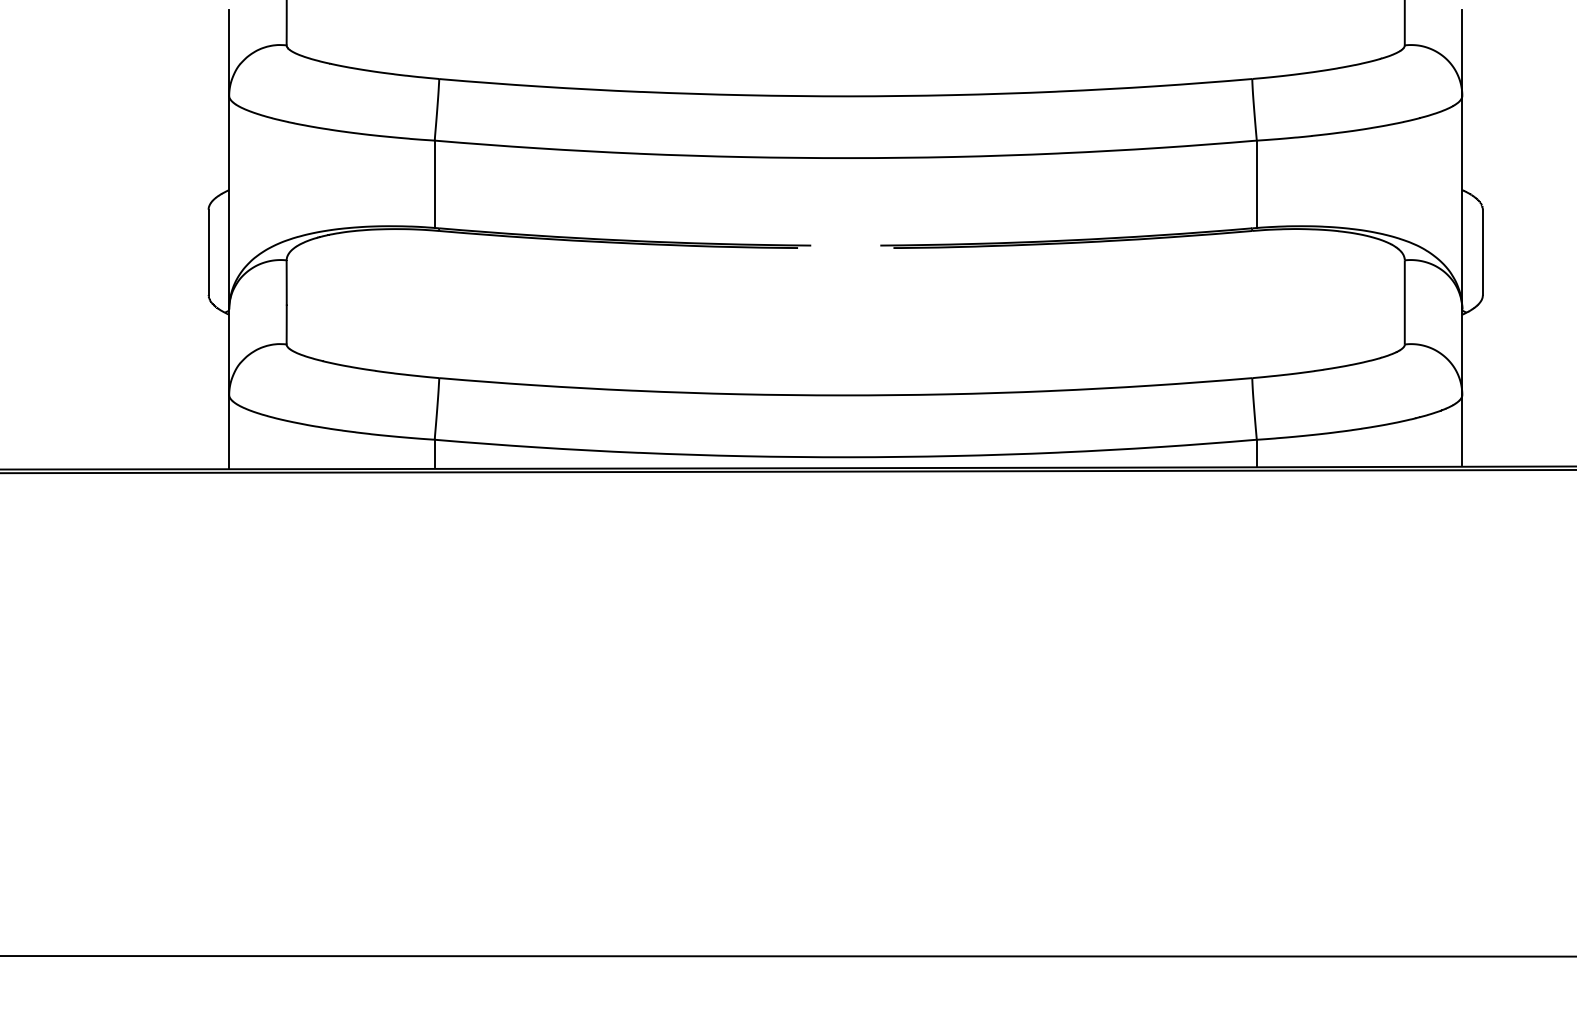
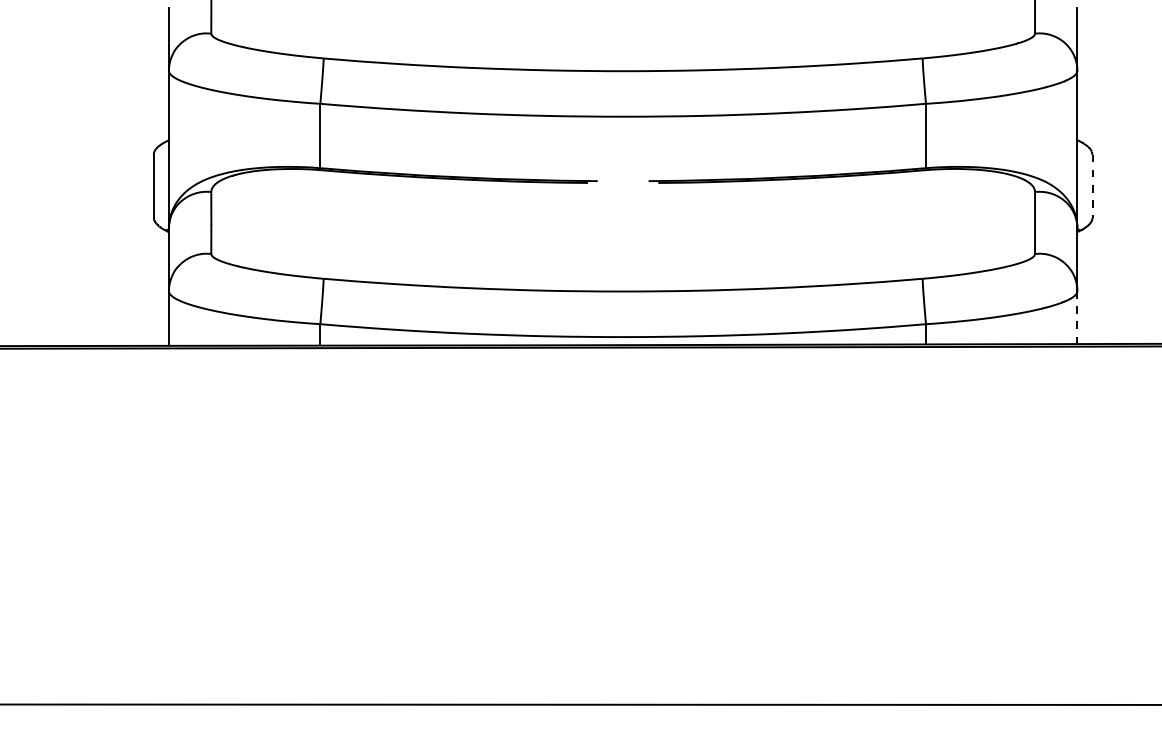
line: (1482, 252) -> (1092, 186), solid -> dashed
line: (1462, 430) -> (1077, 317), solid -> dashed

